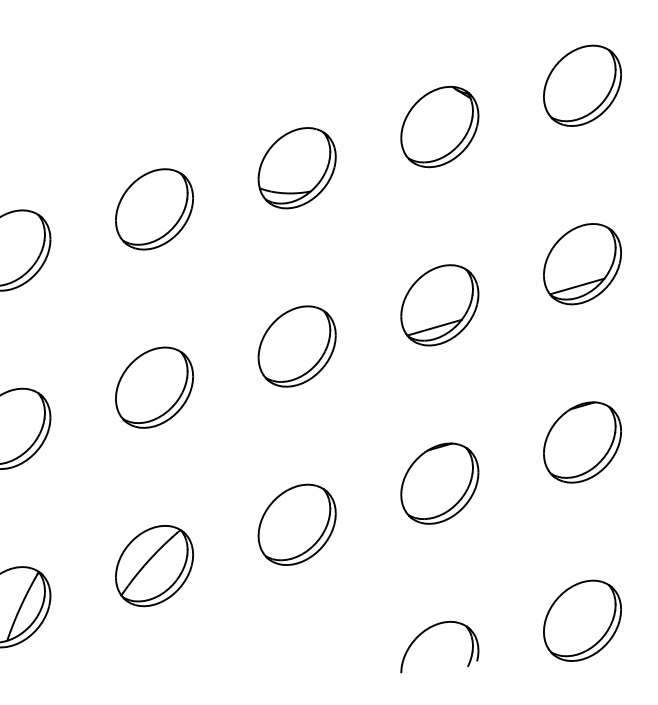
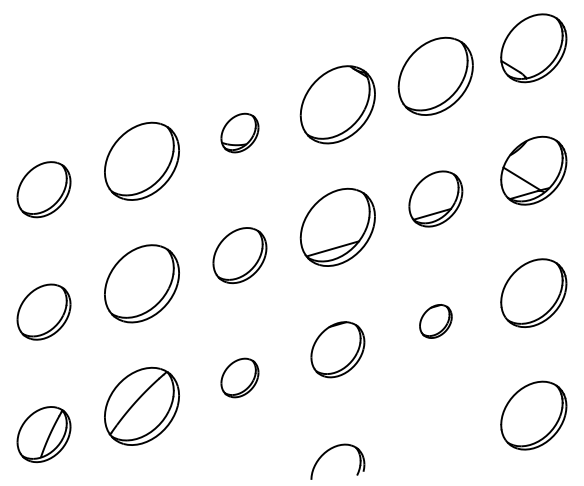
part: (581, 85) -> (435, 76), size x1.4
part: (439, 126) -> (337, 104), size x1.4
part: (296, 167) -> (239, 132), size x0.7
part: (153, 209) -> (141, 161), size x1.4
part: (439, 304) -> (337, 226), size x1.4
part: (153, 387) -> (141, 283), size x1.4
part: (581, 442) -> (435, 321), size x0.6
part: (296, 524) -> (239, 377), size x0.7
part: (153, 564) -> (141, 405), size x1.4
part: (581, 620) -> (435, 443), removed

